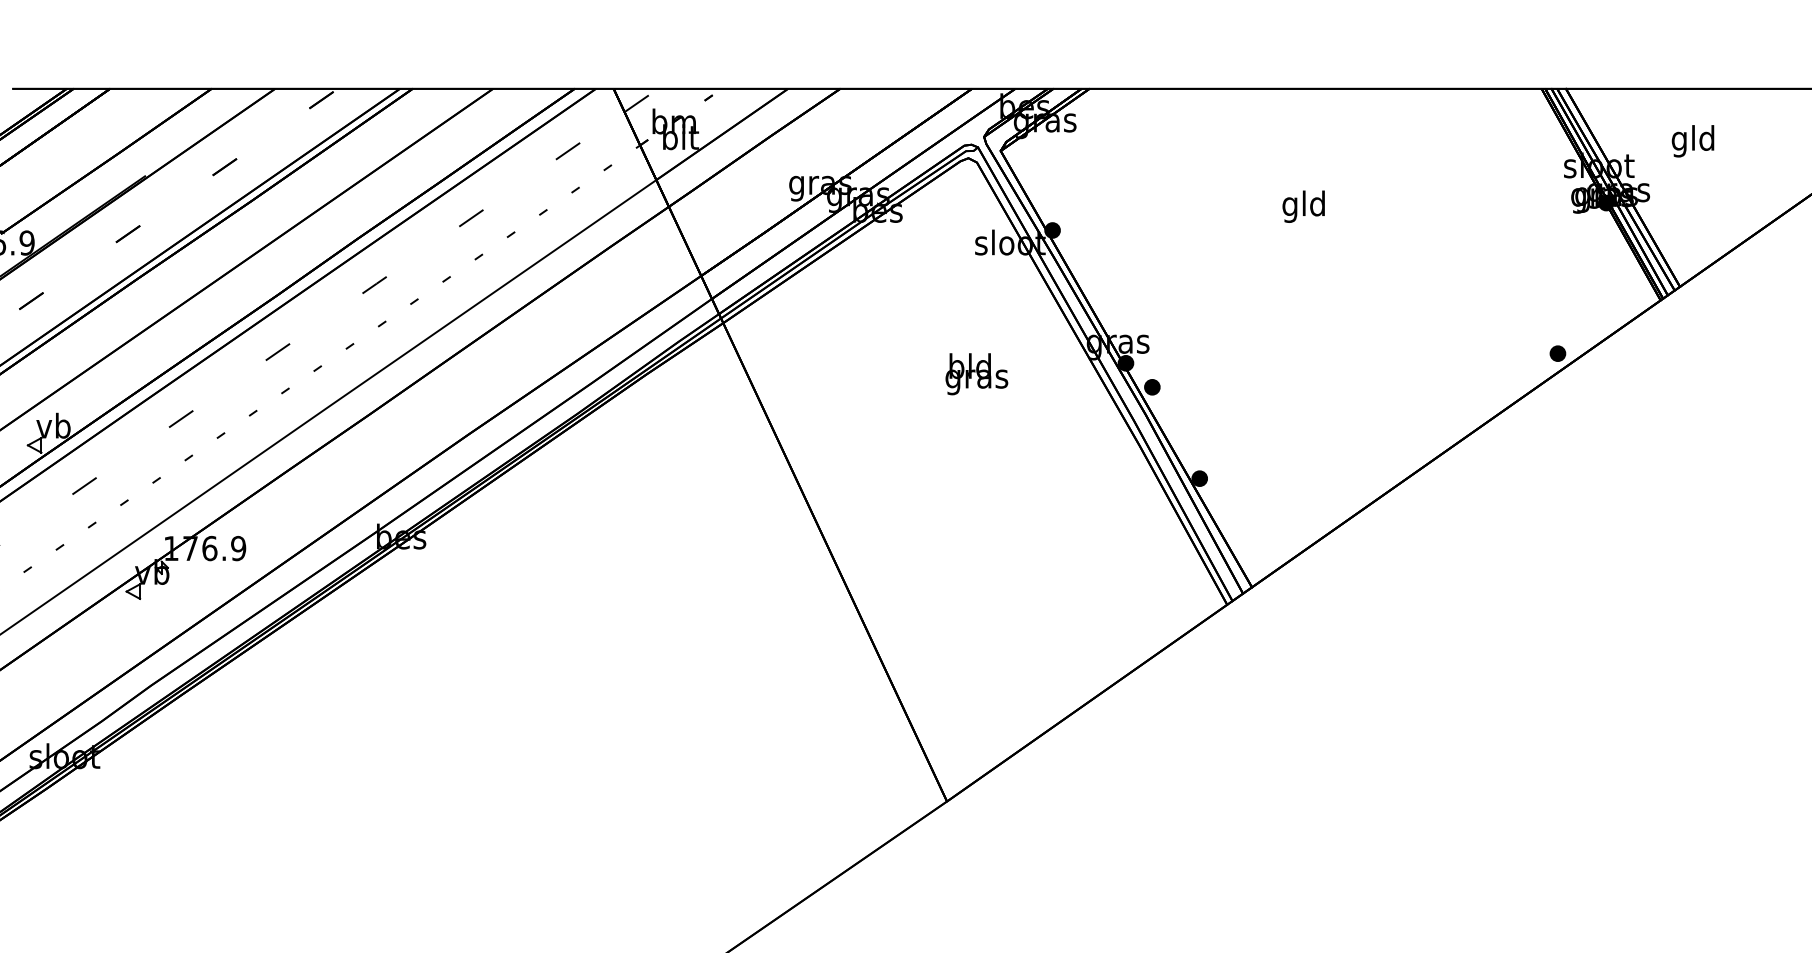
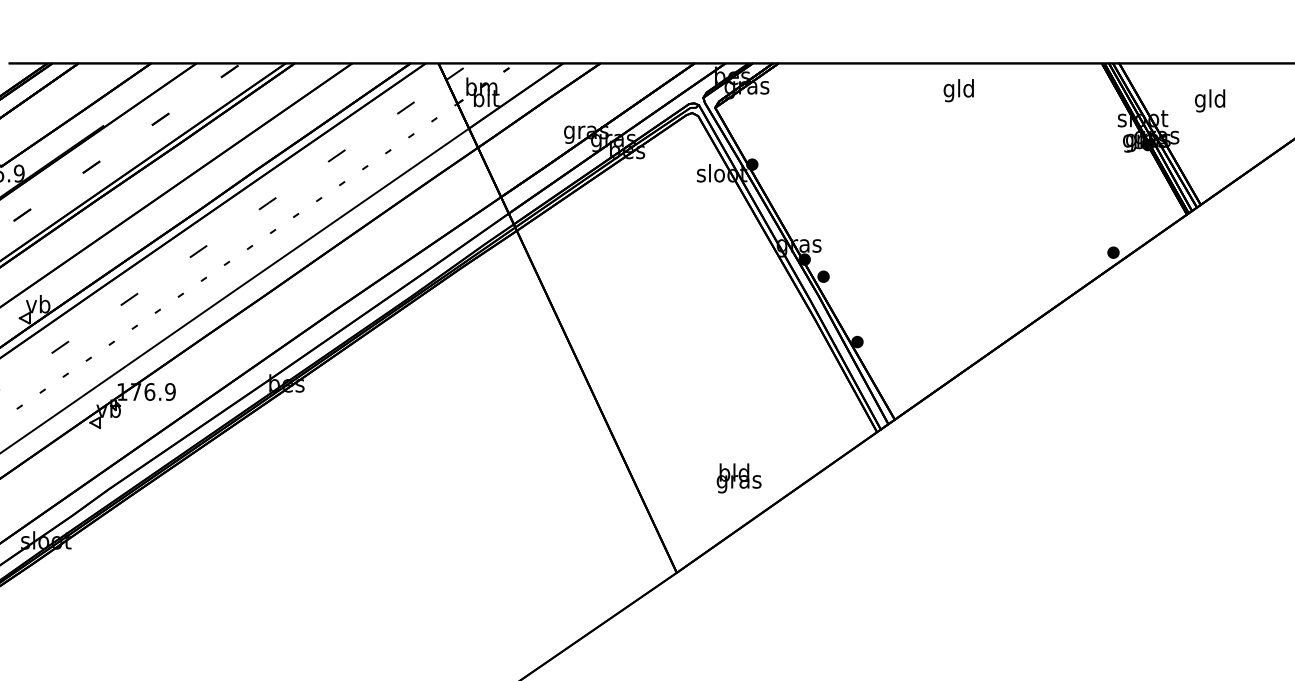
text: (1303, 206) -> (958, 90), moved
text: (975, 374) -> (738, 478), moved

